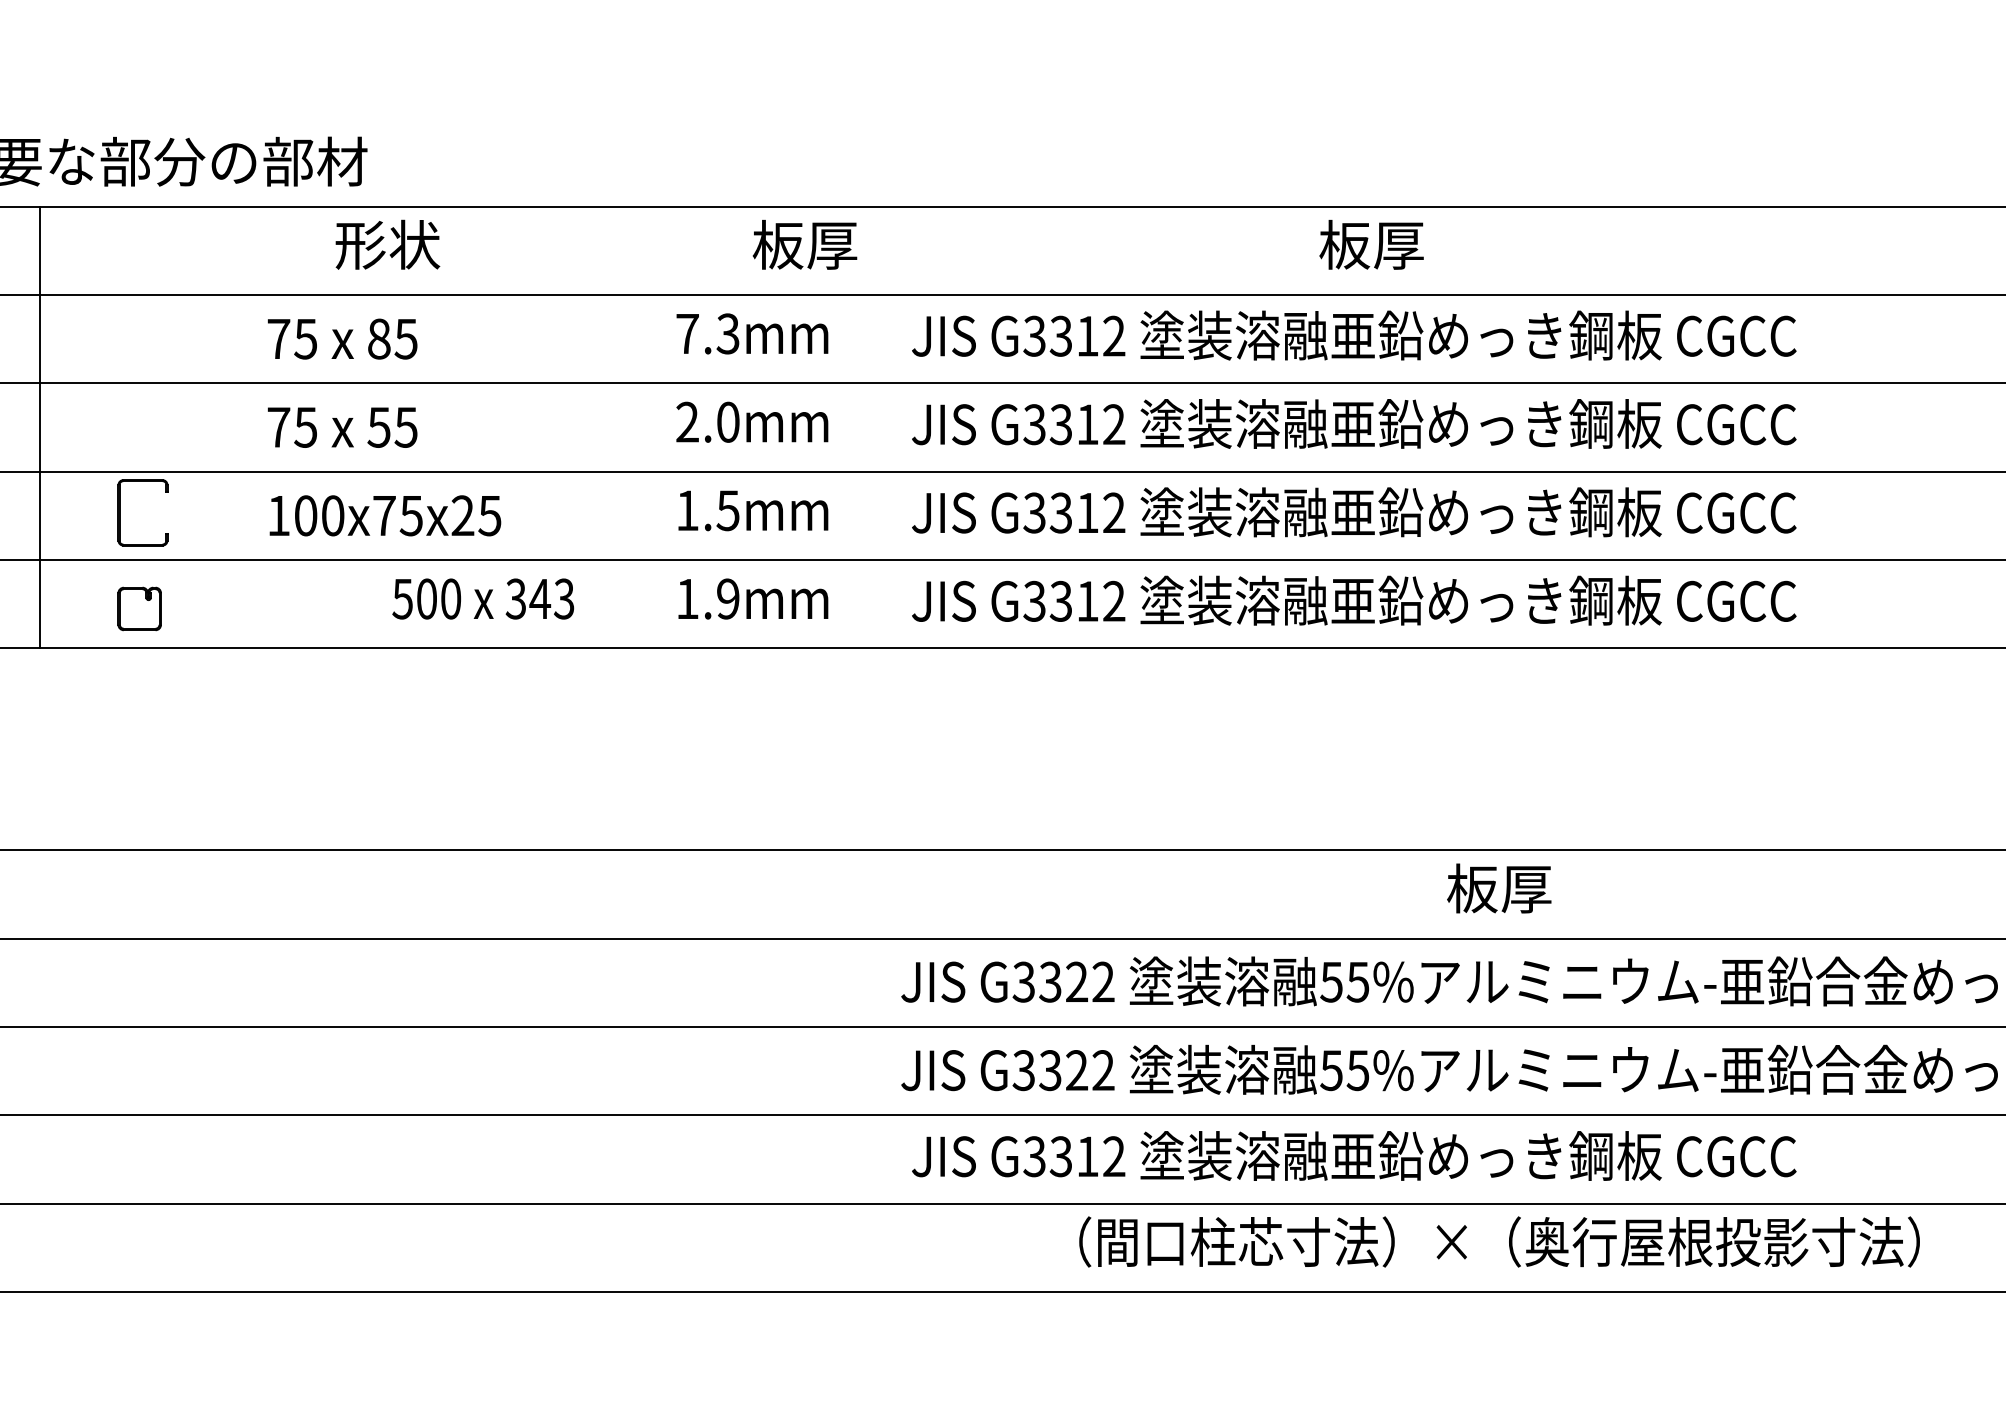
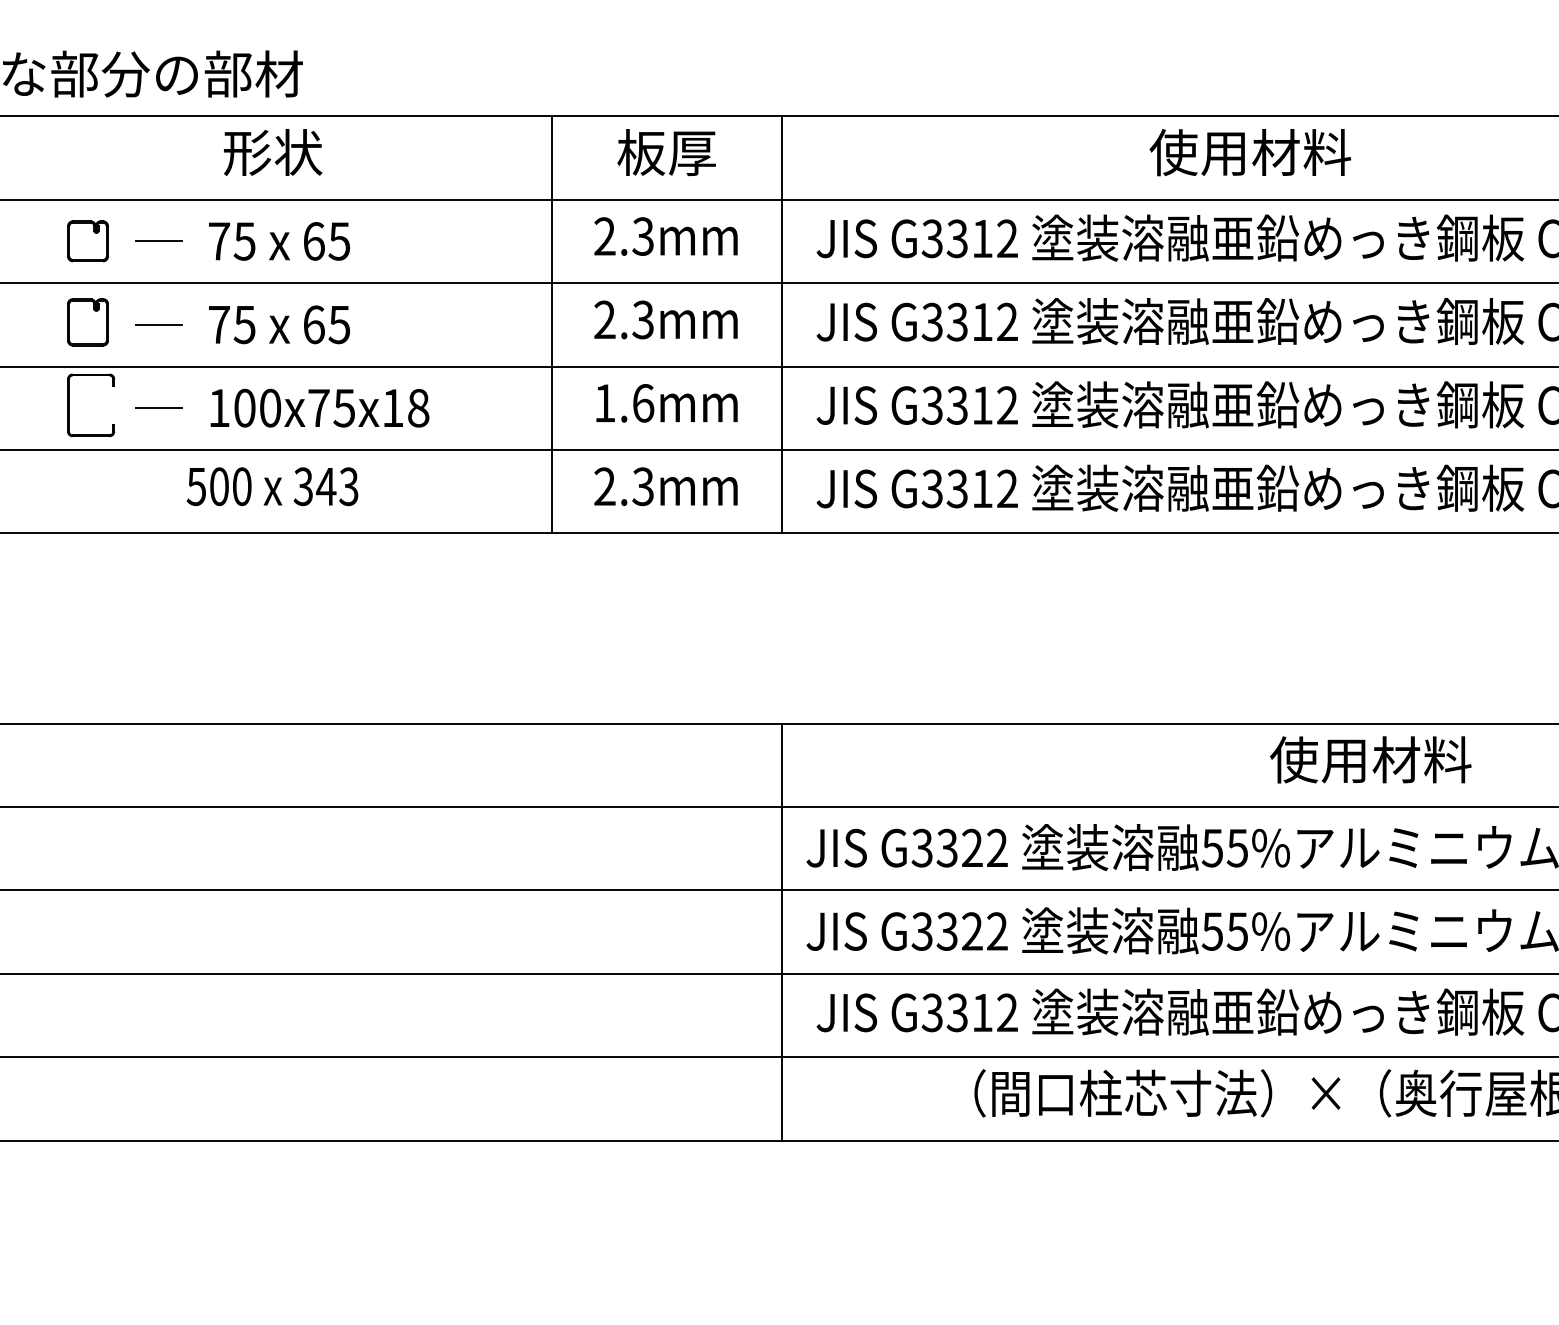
text: (387, 244) -> (272, 152), moved
text: (804, 244) -> (666, 152), moved
text: (1371, 244) -> (1250, 152), 板厚 -> 使用材料
text: (687, 333) -> (604, 236), 7.3mm -> 2.3mm
line: (214, 338) -> (158, 240), added
text: (379, 338) -> (314, 240), 85 -> 65
text: (727, 421) -> (642, 319), 2.0mm -> 2.3mm
part: (139, 424) -> (87, 322), added
line: (214, 427) -> (158, 324), added
text: (378, 427) -> (313, 324), 55 -> 65
line: (631, 427) -> (552, 324), added
line: (874, 427) -> (781, 324), added
text: (727, 510) -> (642, 403), 1.5mm -> 1.6mm
line: (214, 515) -> (158, 407), added
text: (476, 515) -> (405, 407), 100x75x25 -> 100x75x18
text: (483, 598) -> (272, 486), moved
text: (707, 598) -> (623, 486), 1.9mm -> 2.3mm
part: (139, 608) -> (87, 240), moved
text: (1499, 888) -> (1370, 759), 板厚 -> 使用材料
line: (874, 1071) -> (781, 932), added

